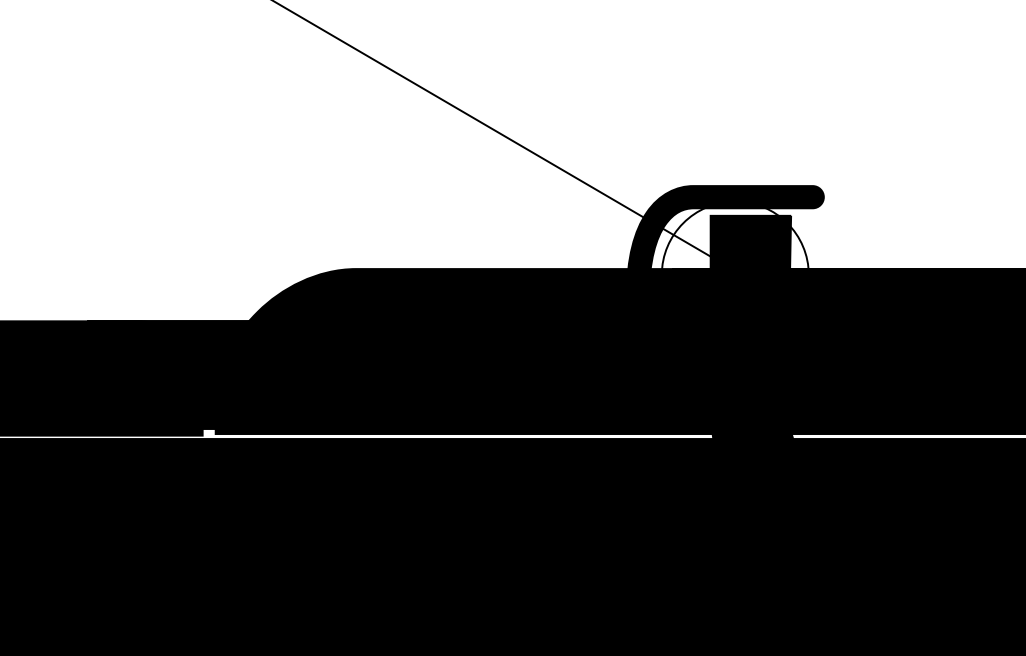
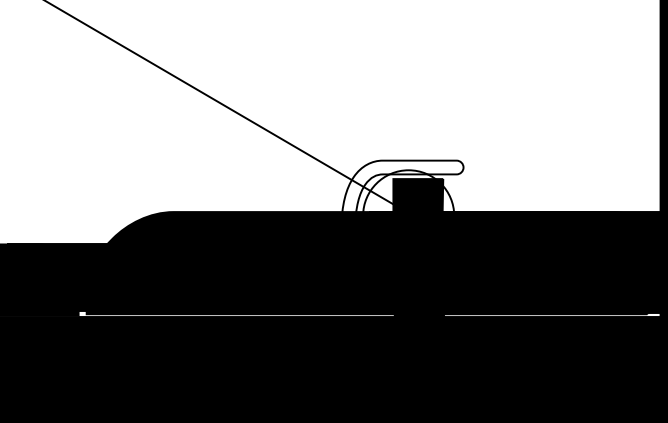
fill: (725, 285) -> (402, 222), removed

